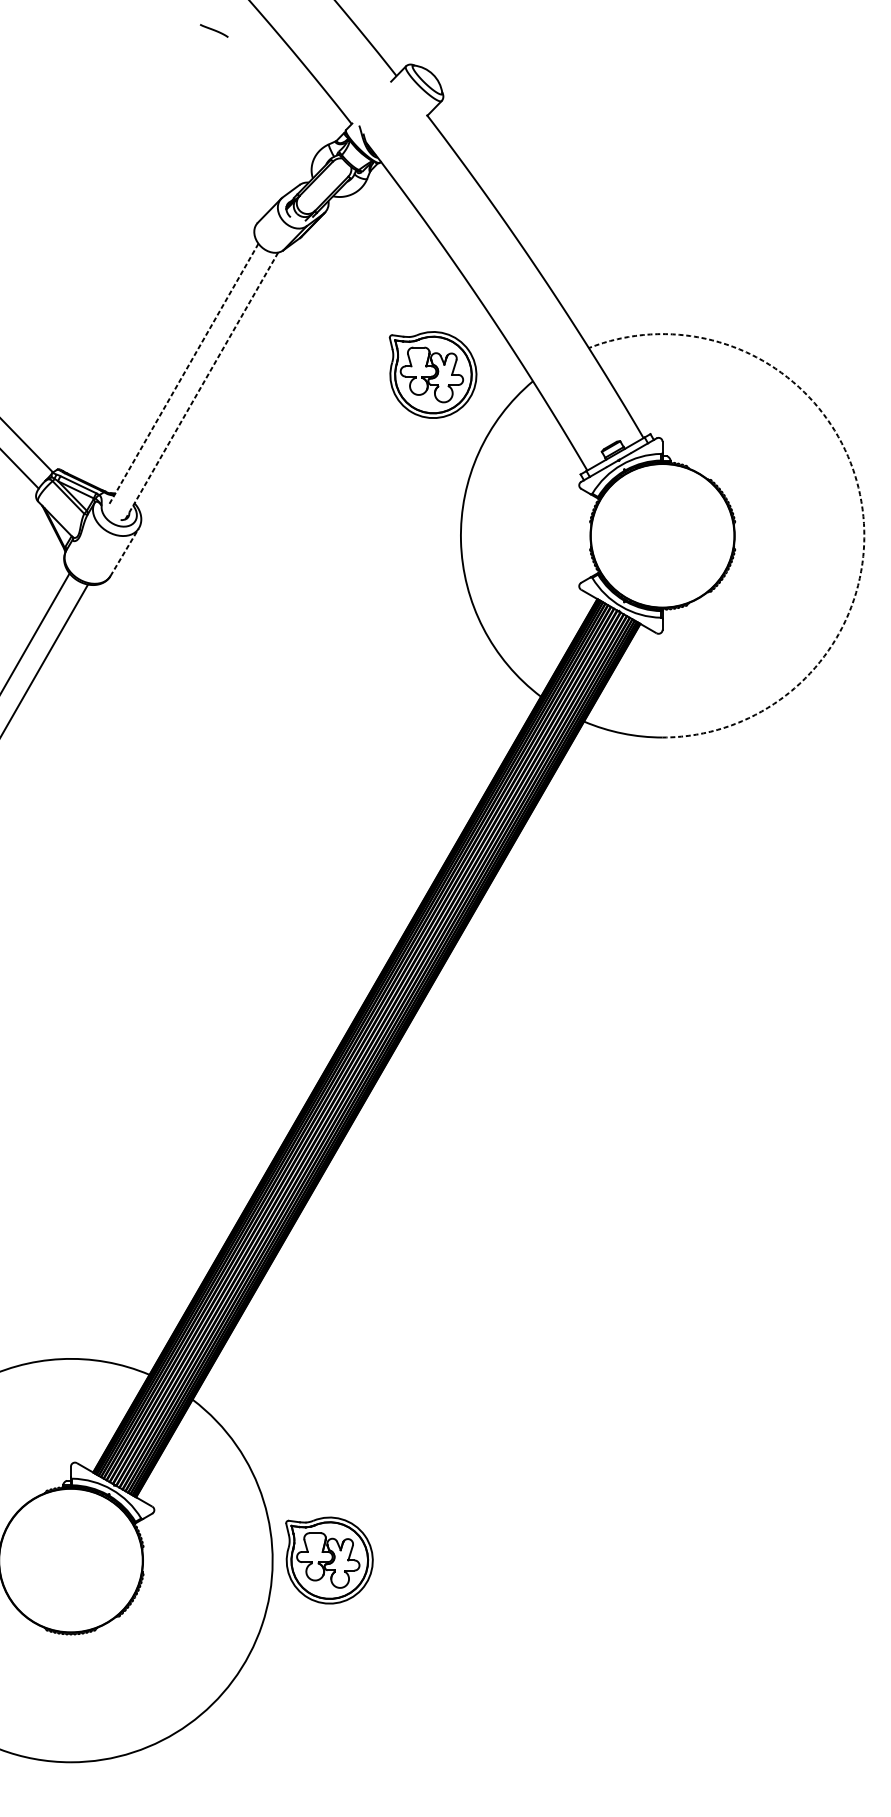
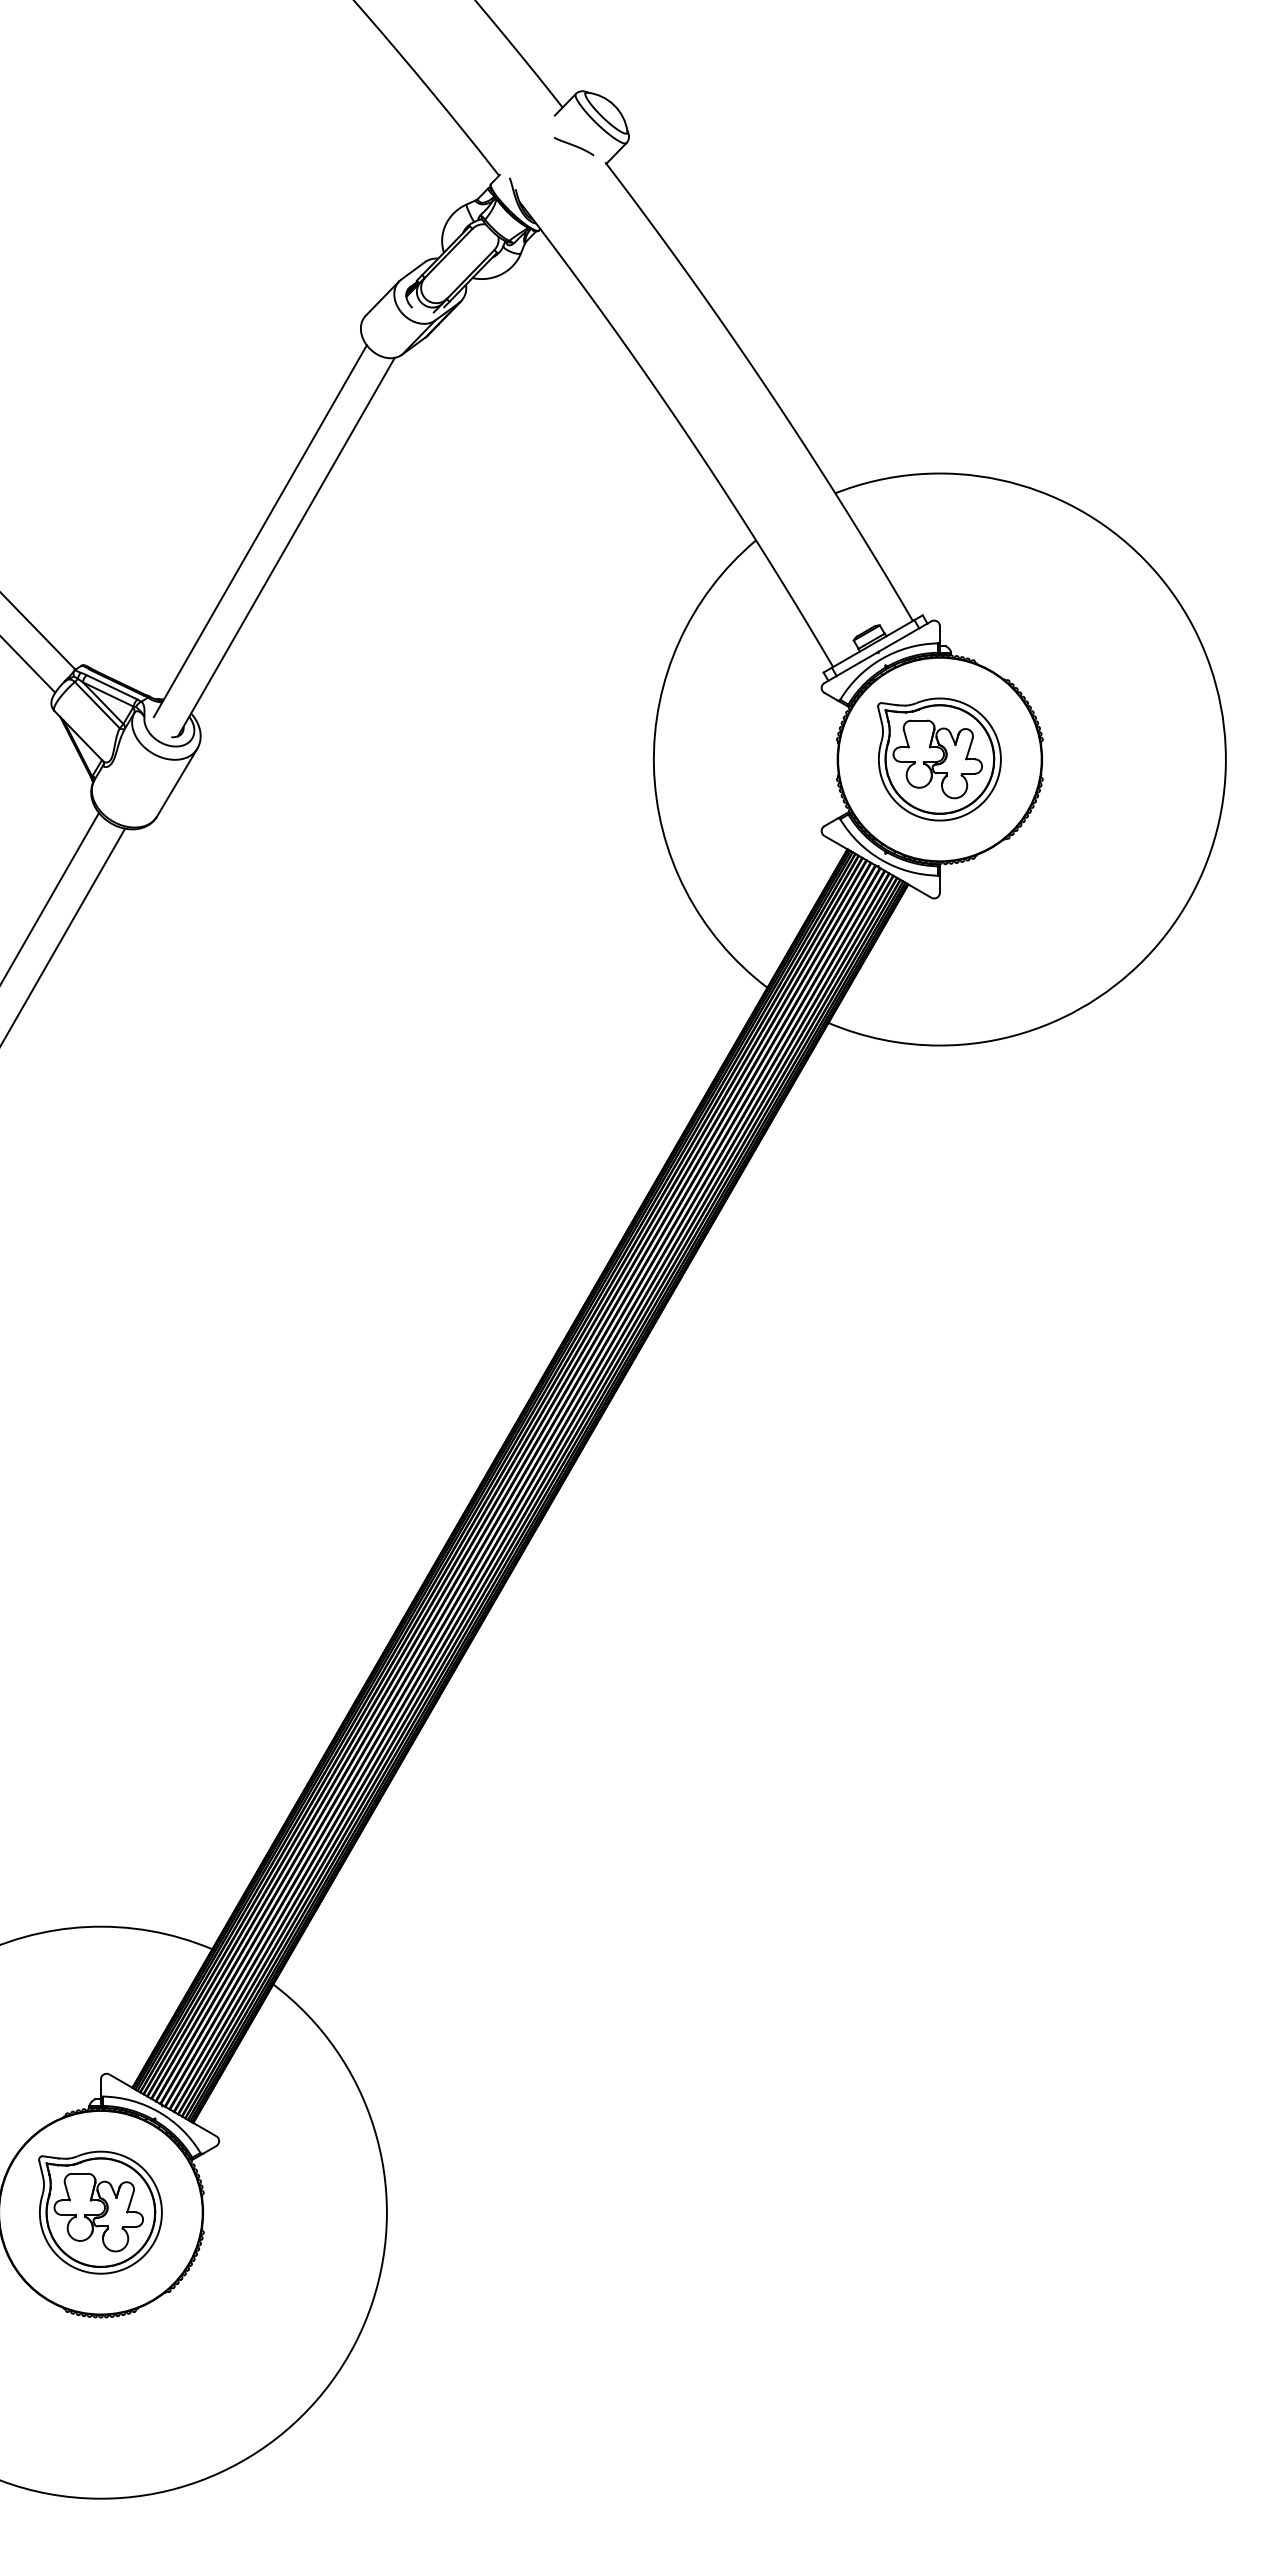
curve: (213, 30) -> (573, 146), moved
line: (183, 375) -> (260, 531), dashed -> solid
part: (433, 375) -> (939, 759), moved
line: (201, 385) -> (286, 546), dashed -> solid
arc: (860, 498) -> (1220, 706), dashed -> solid
line: (124, 552) -> (177, 782), dashed -> solid
part: (329, 1560) -> (100, 2212), moved

